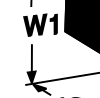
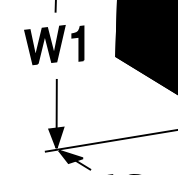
part: (40, 24) -> (54, 43), moved

